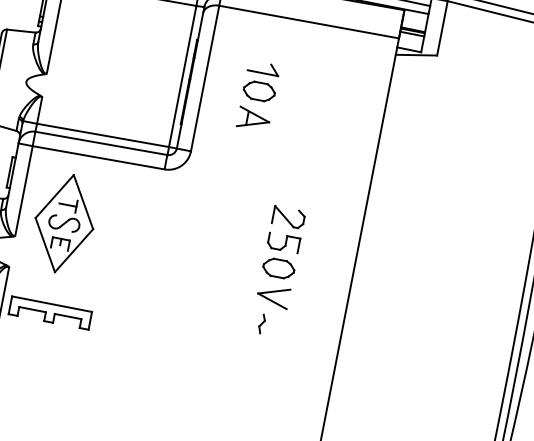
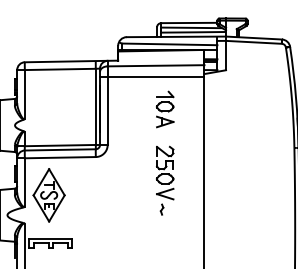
line: (298, 42) -> (152, 77), added
part: (258, 96) -> (165, 109), moved
part: (278, 271) -> (165, 180), moved

